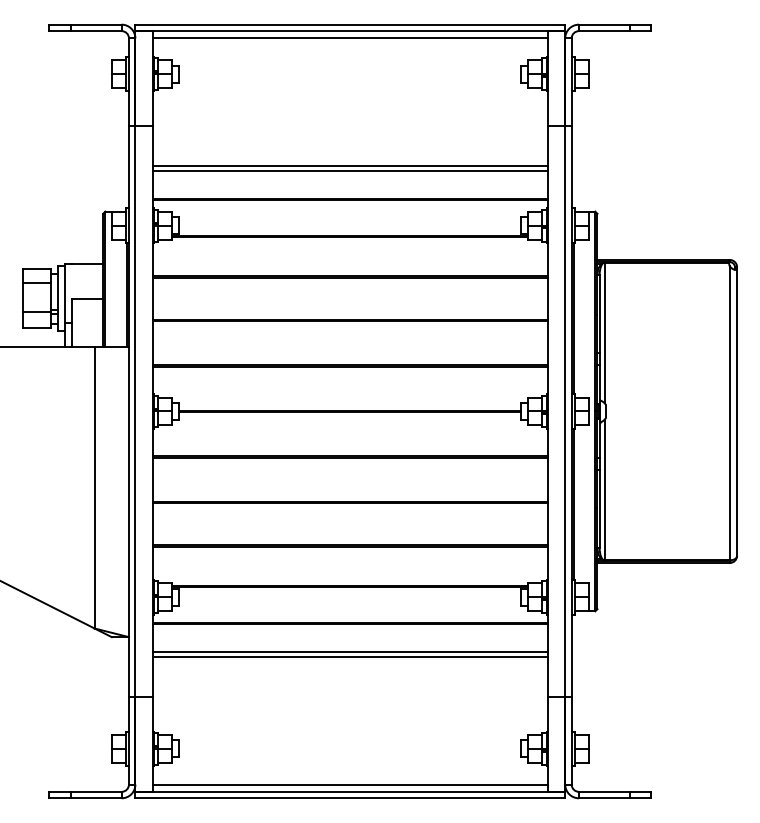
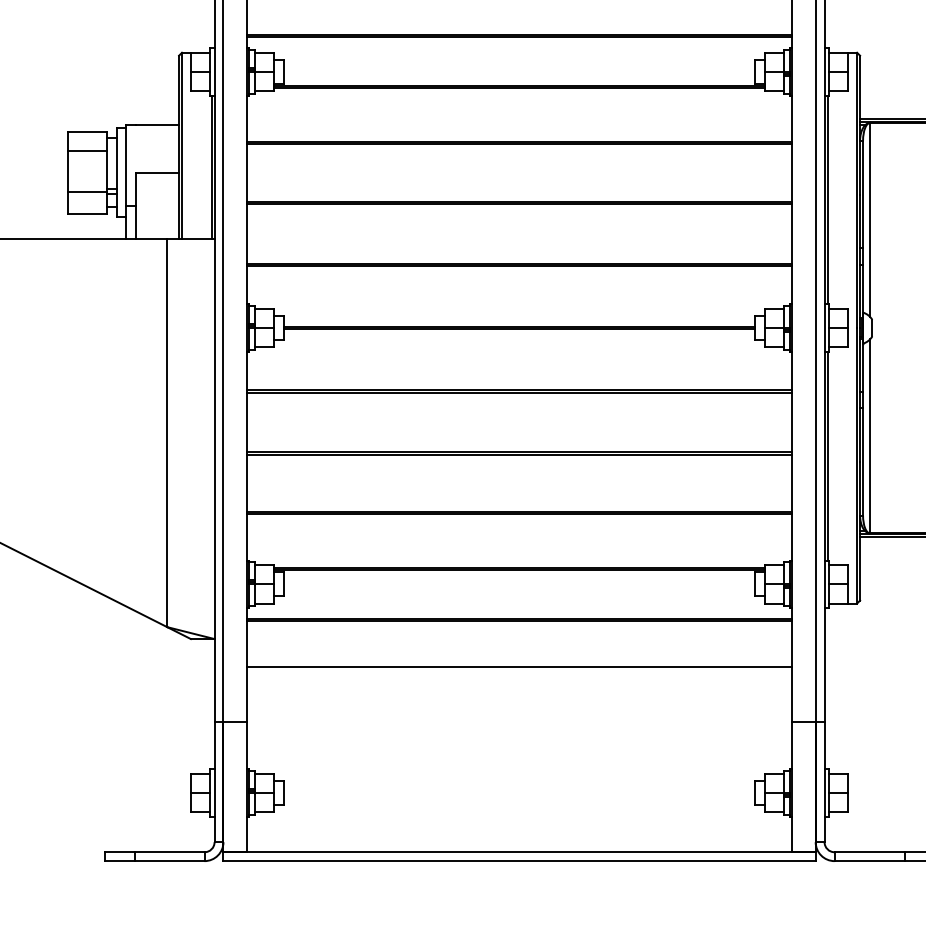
line: (350, 652) -> (519, 660), removed
line: (350, 784) -> (519, 842), removed

